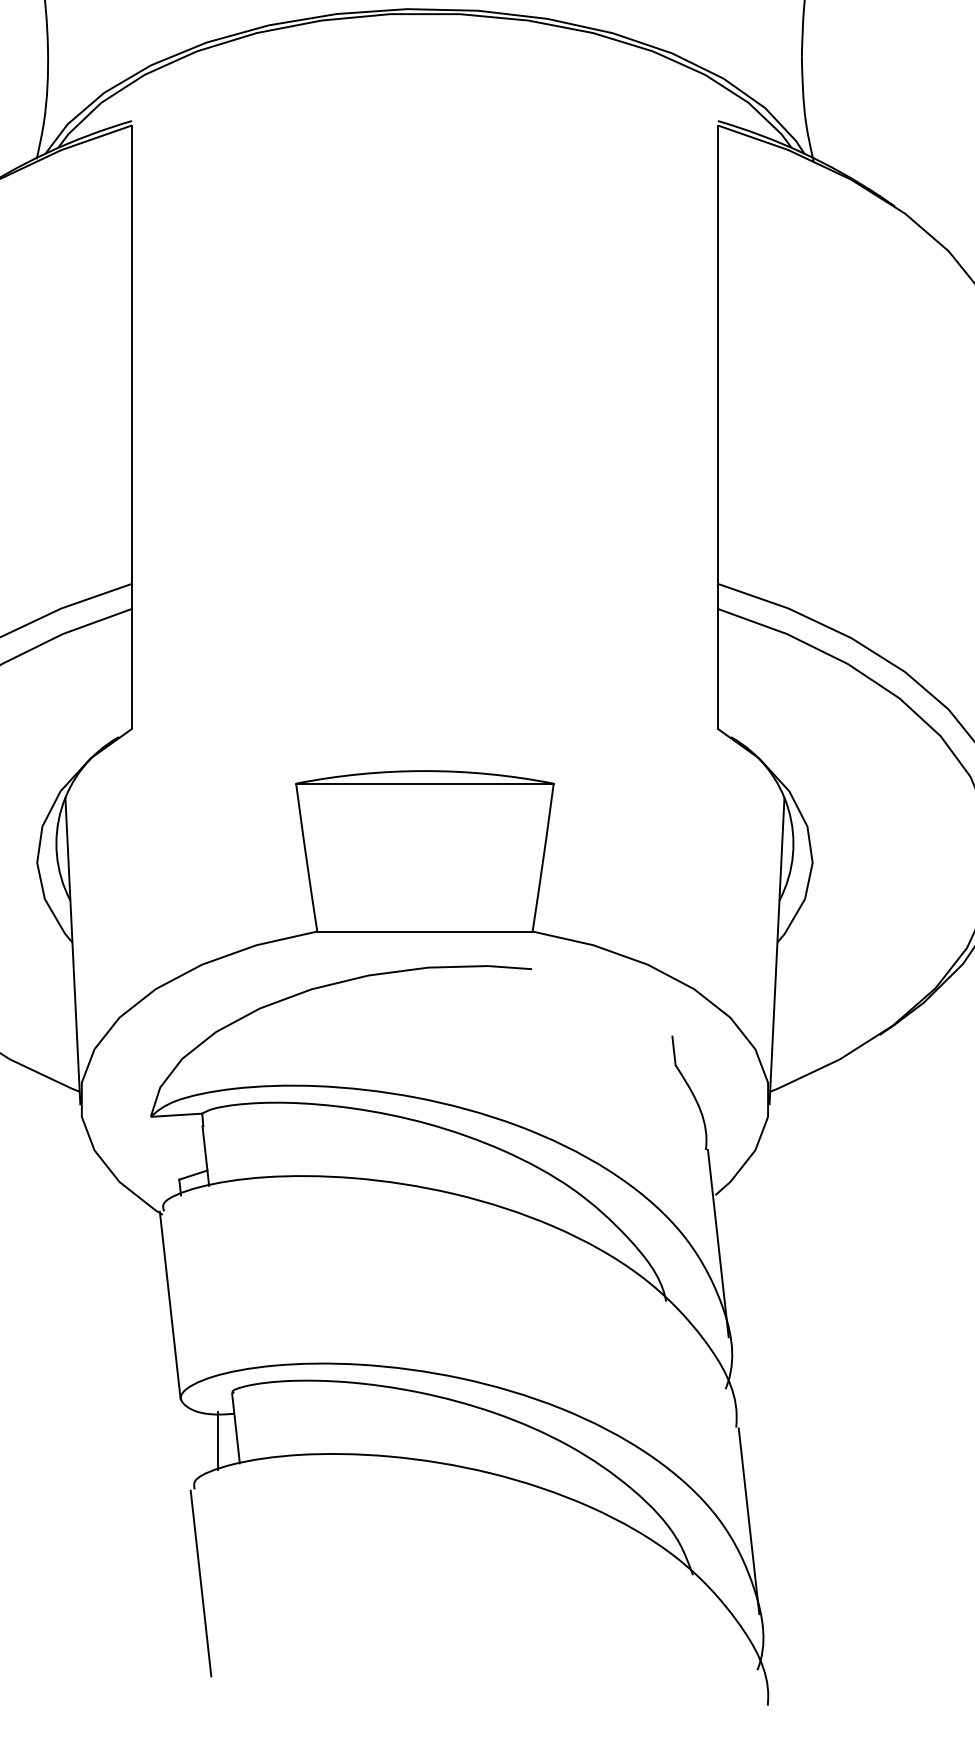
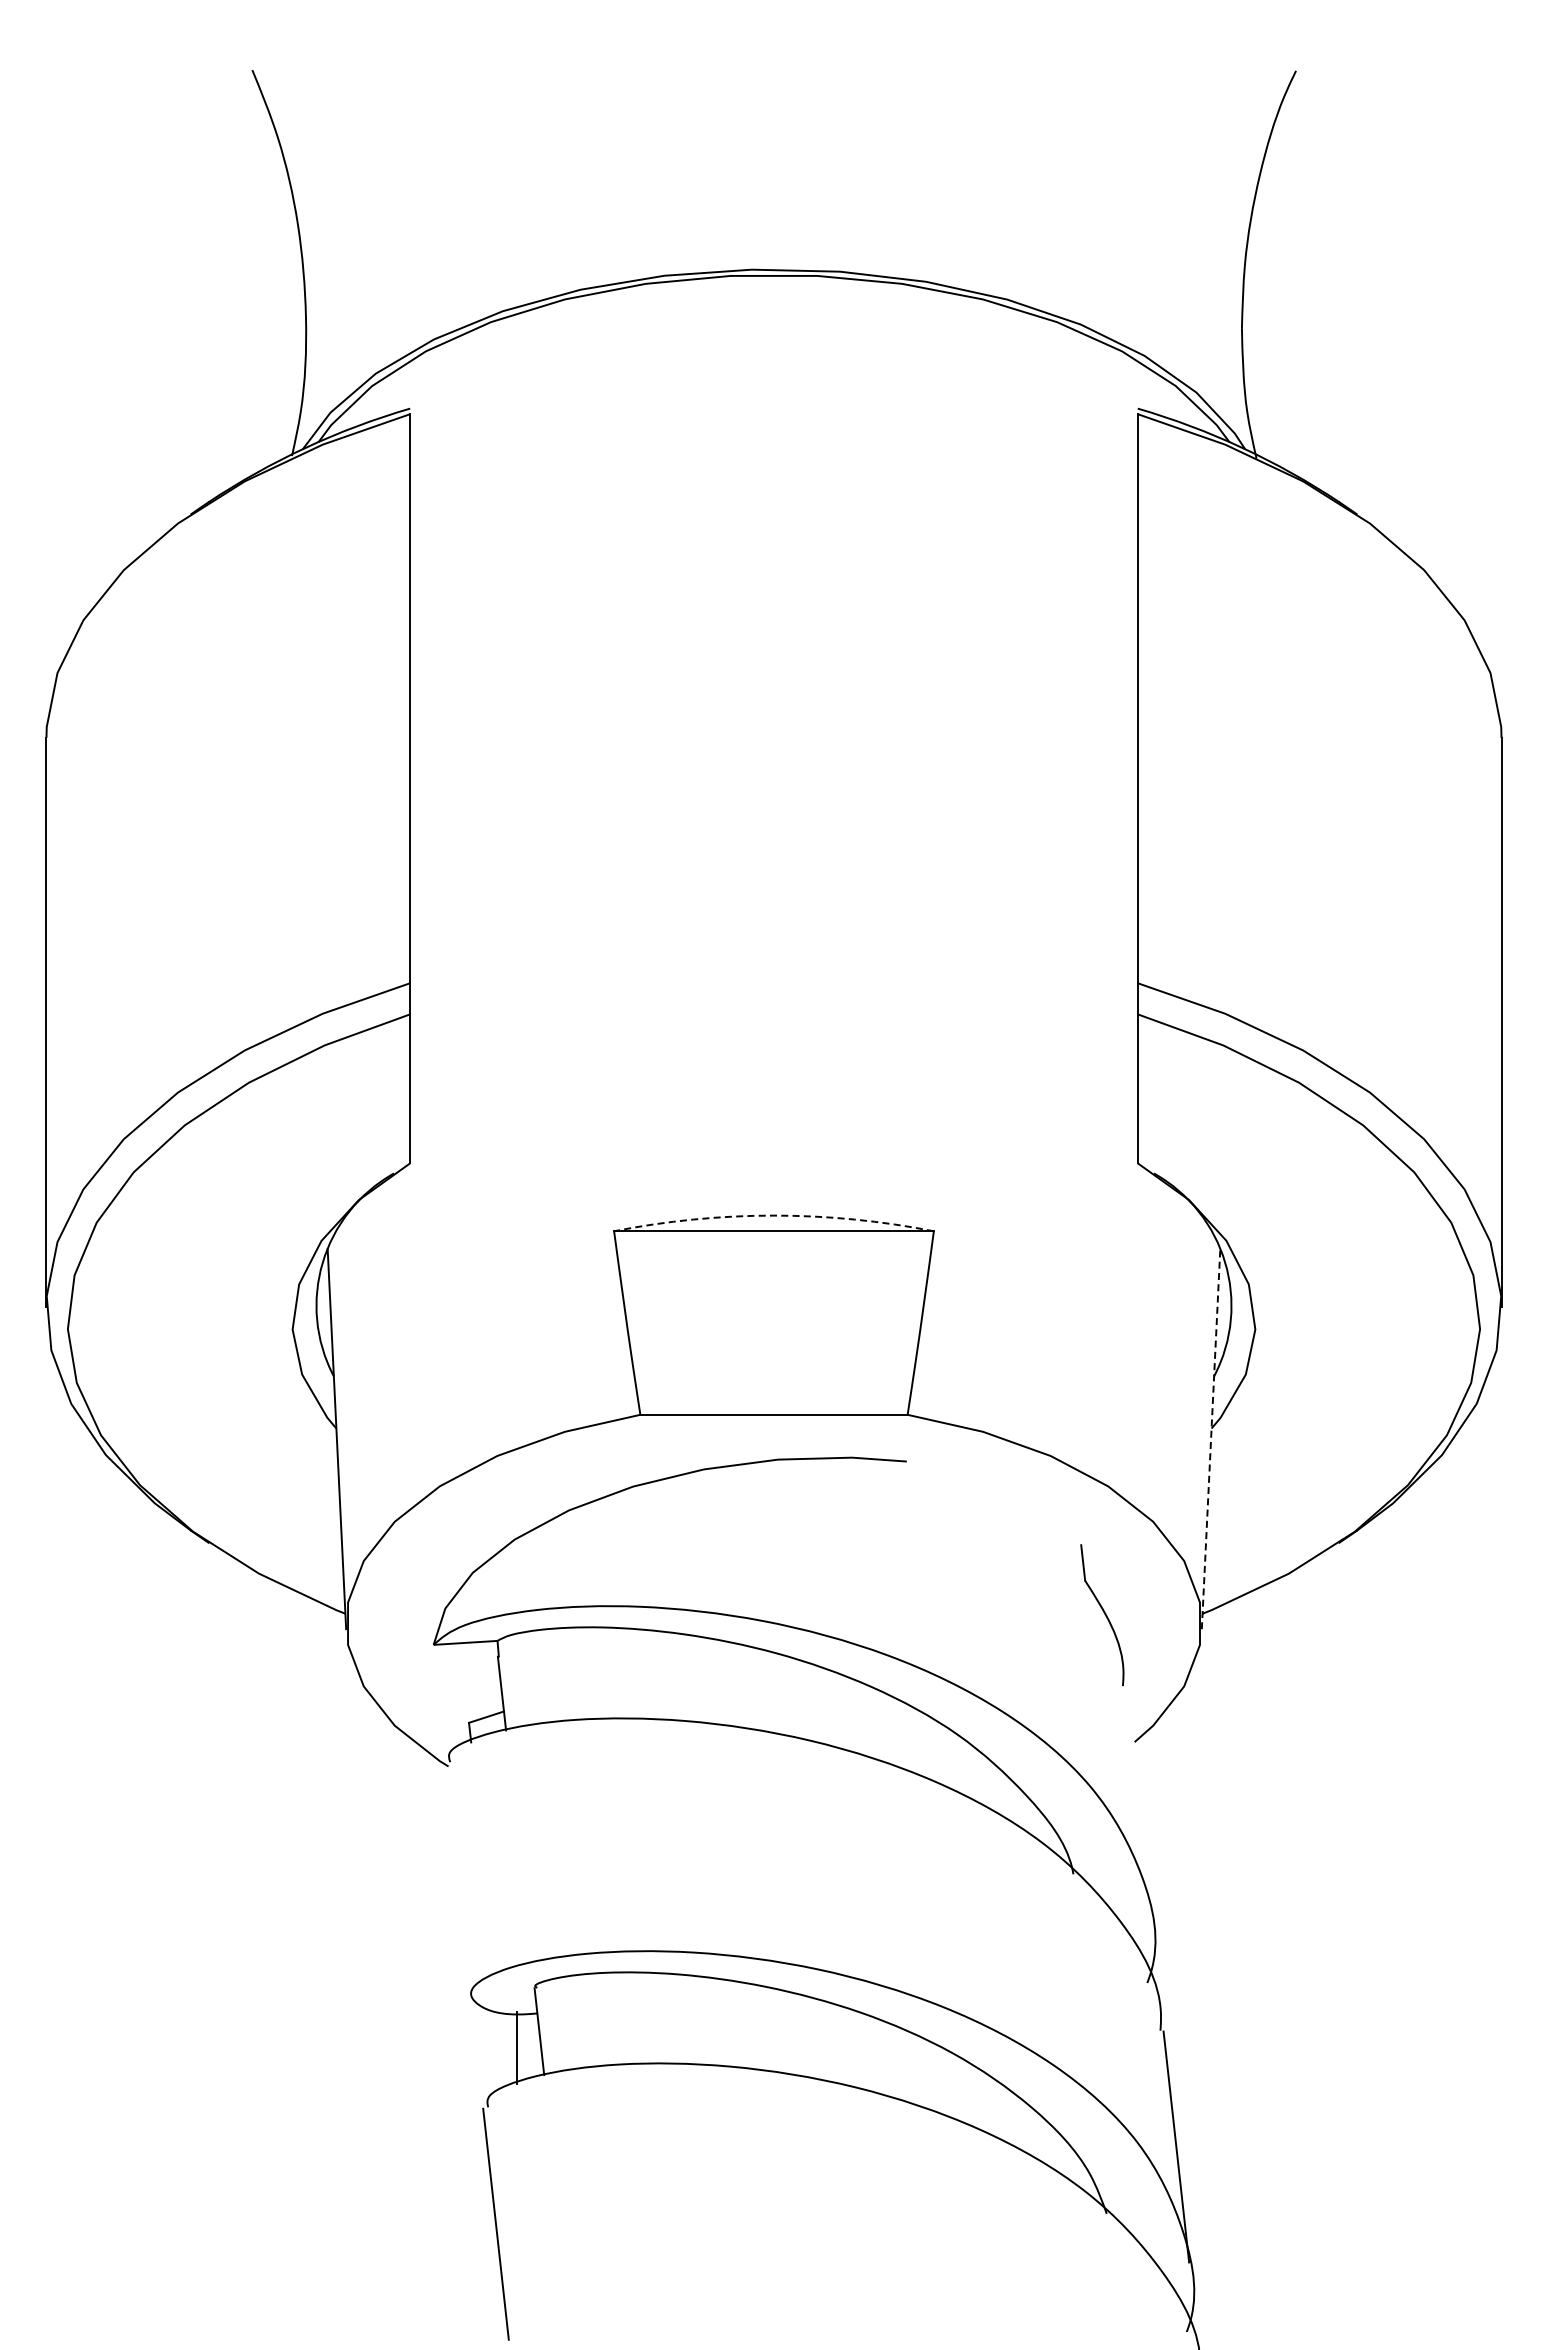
arc: (424, 770) -> (773, 1215), solid -> dashed
line: (777, 950) -> (1211, 1438), solid -> dashed
line: (718, 1243) -> (1138, 1801), removed
line: (170, 1305) -> (457, 1878), removed

